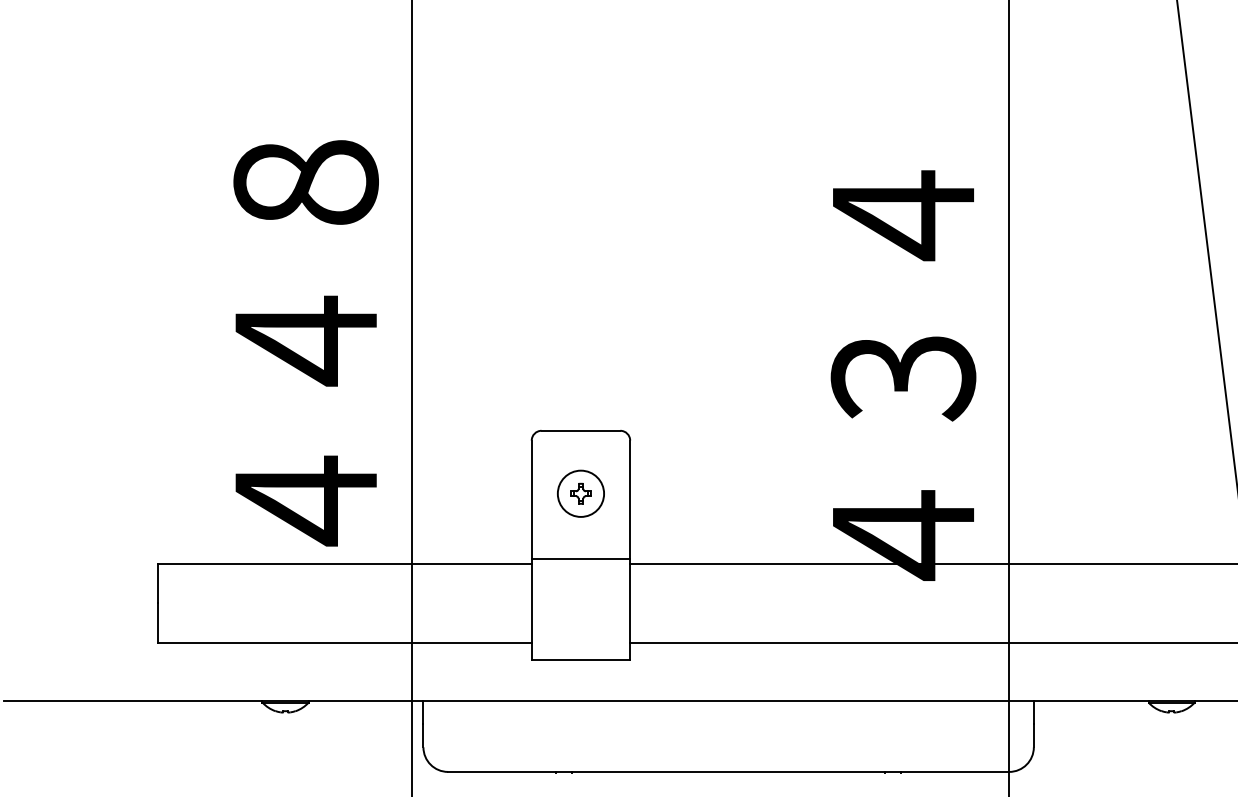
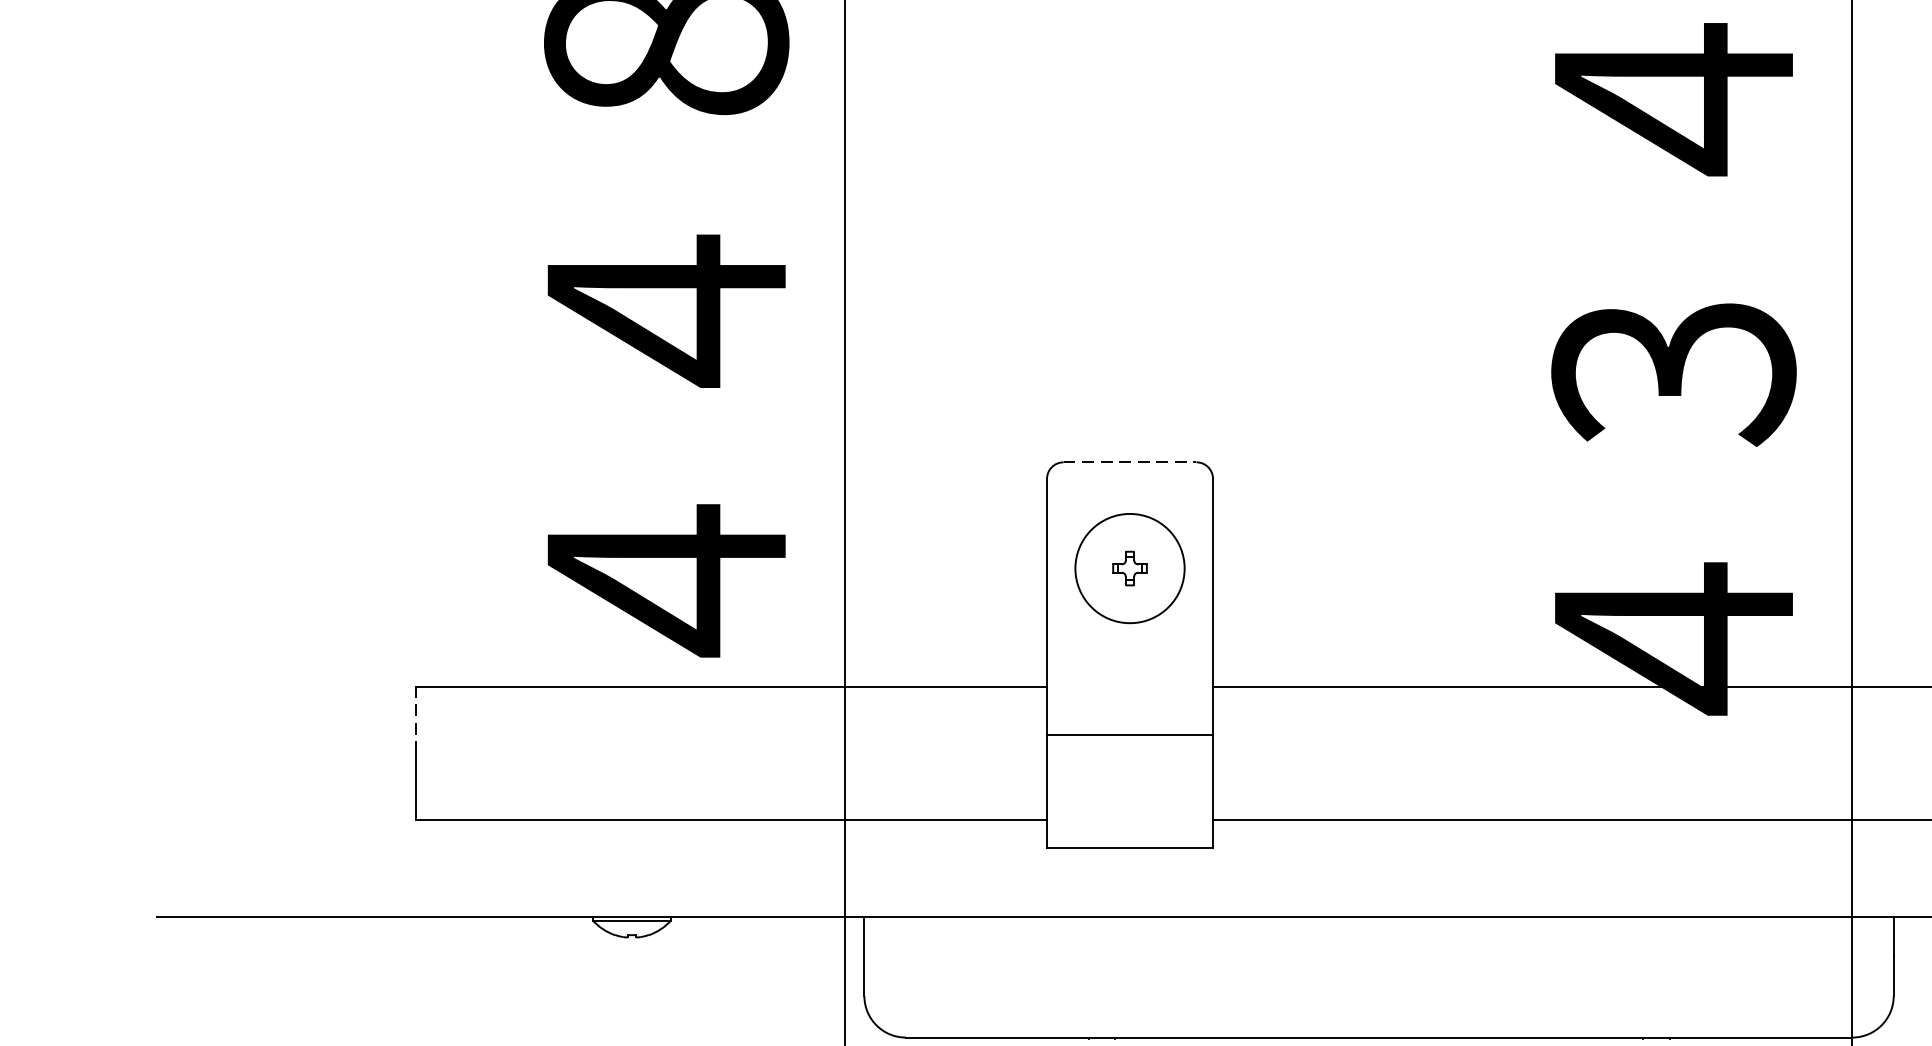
line: (581, 430) -> (1130, 461), solid -> dashed
circle: (580, 493) -> (1129, 568), size x1.4
line: (580, 558) -> (1129, 735), moved
line: (157, 583) -> (415, 719), solid -> dashed

